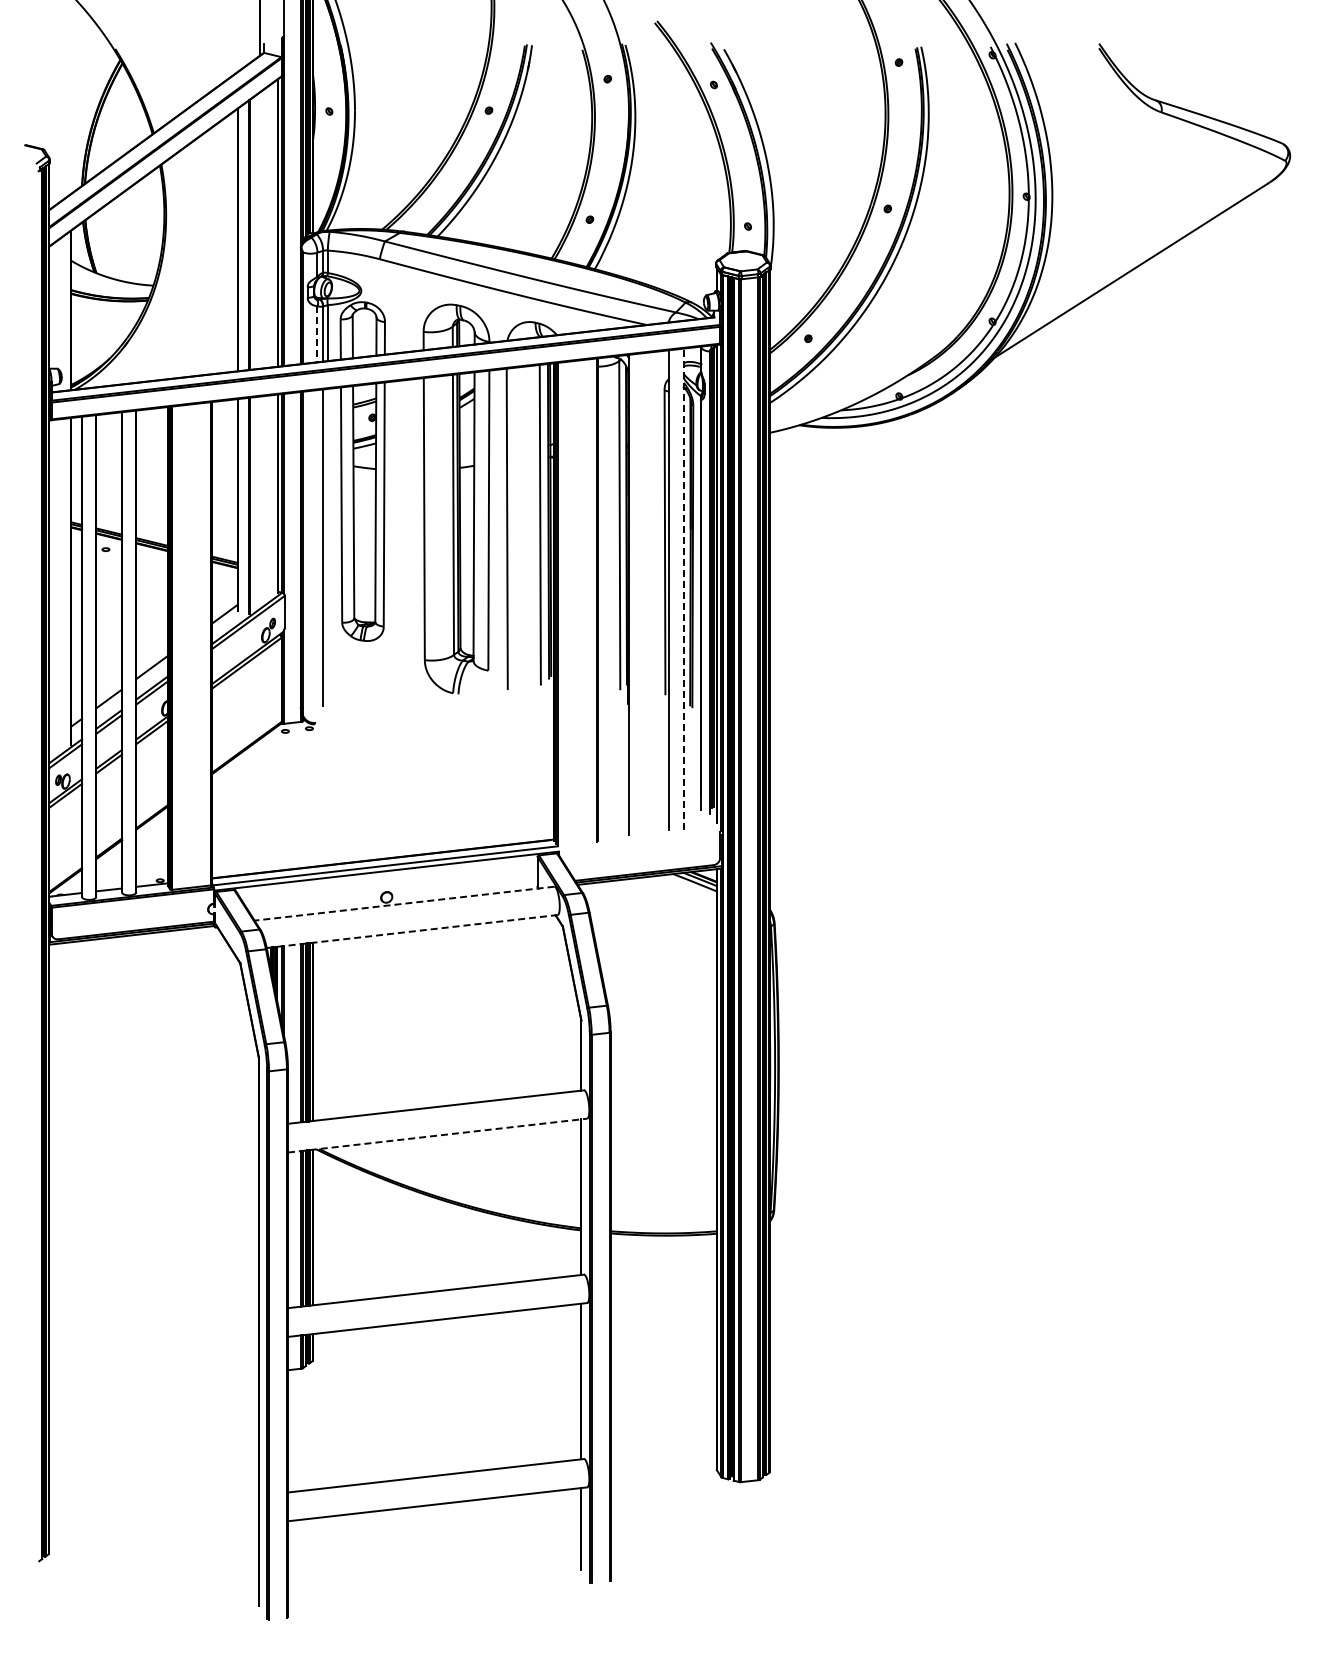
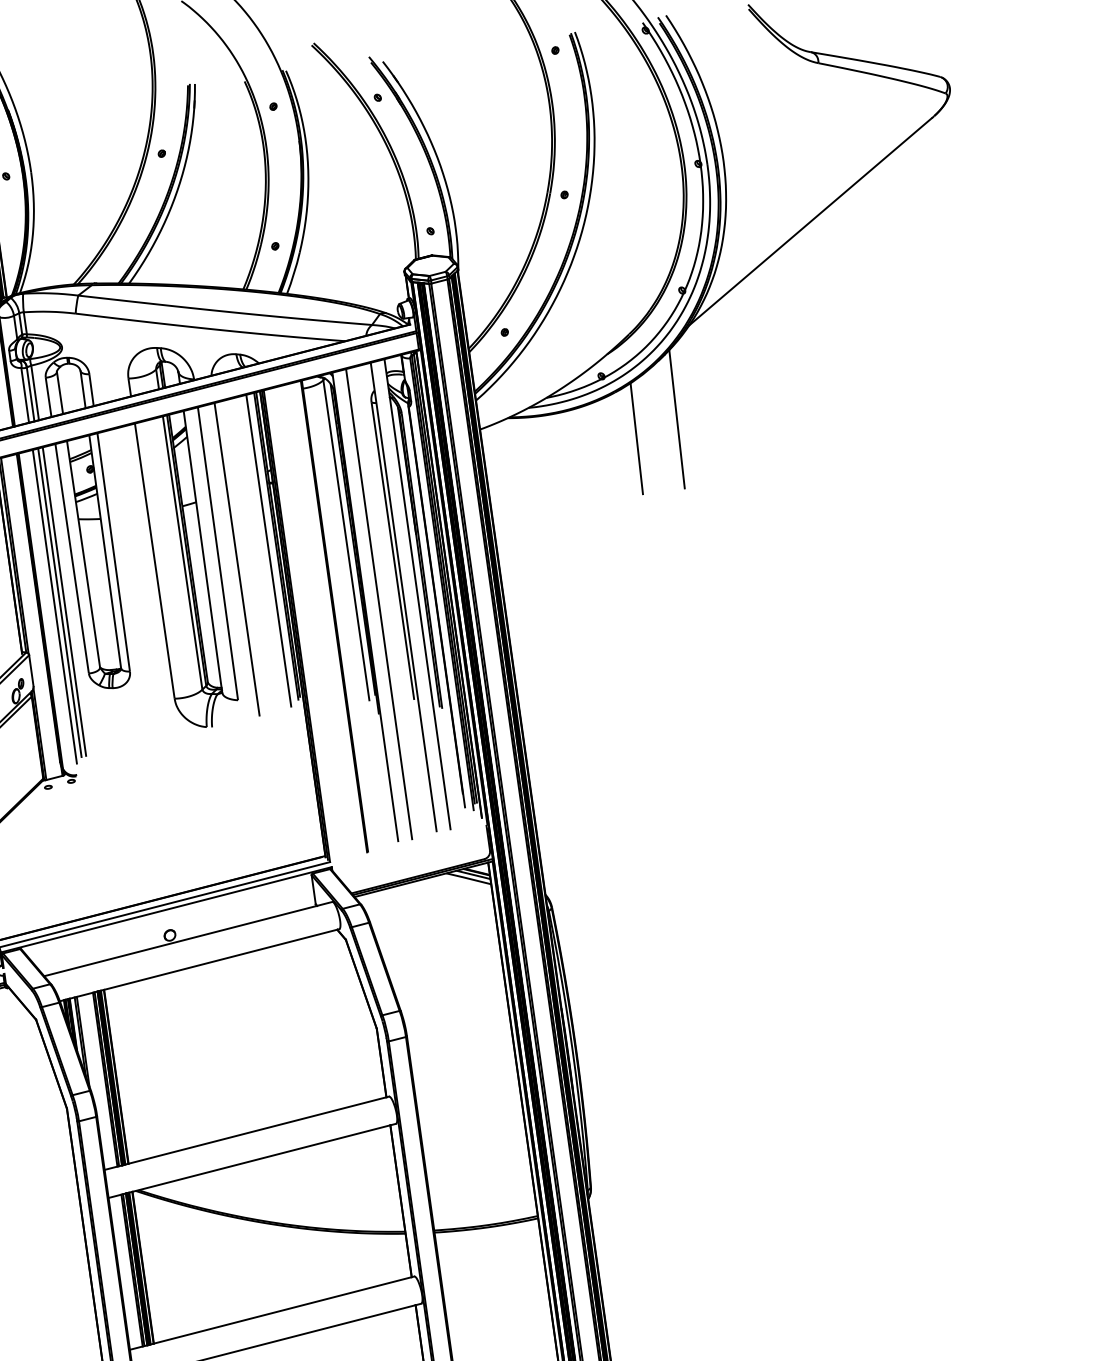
line: (317, 334) -> (25, 395), dashed -> solid
line: (969, 449) -> (677, 418), added
line: (925, 463) -> (636, 438), added
line: (327, 546) -> (64, 601), added
line: (317, 550) -> (54, 606), added
line: (683, 589) -> (417, 594), dashed -> solid
line: (643, 593) -> (378, 603), added
line: (404, 903) -> (188, 938), dashed -> solid
line: (412, 931) -> (199, 965), dashed -> solid
line: (437, 1135) -> (252, 1160), dashed -> solid

